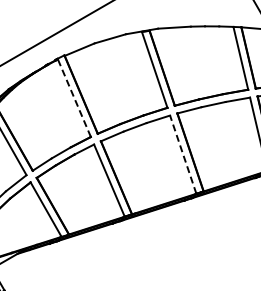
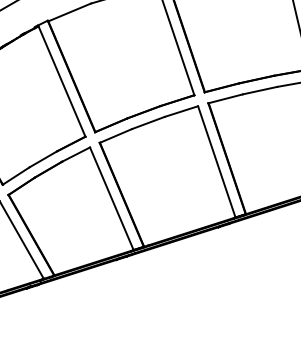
line: (74, 97) -> (62, 80), dashed -> solid
line: (183, 154) -> (217, 161), dashed -> solid

